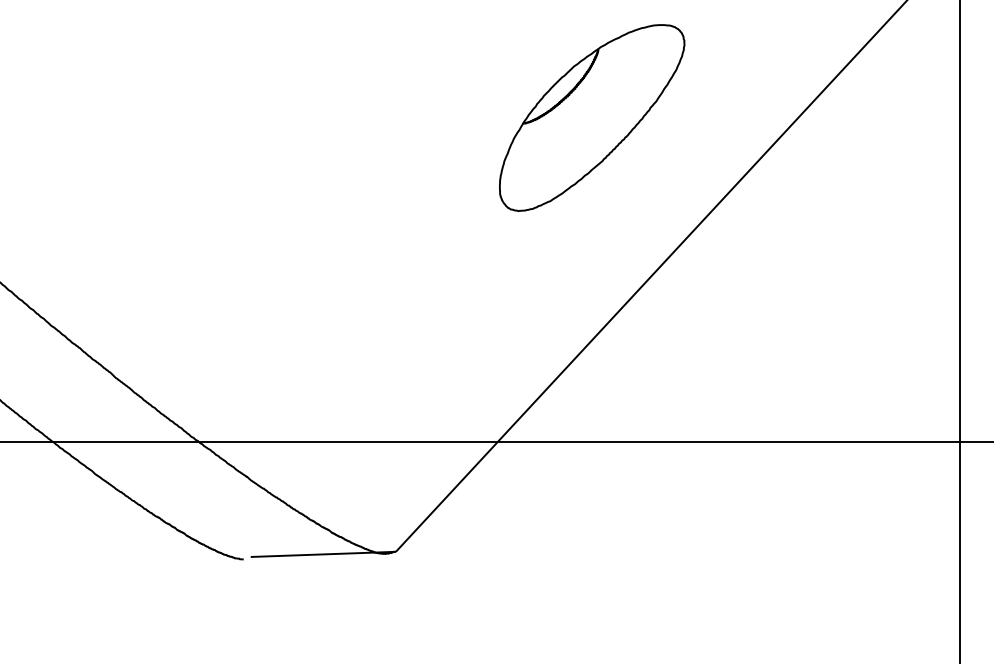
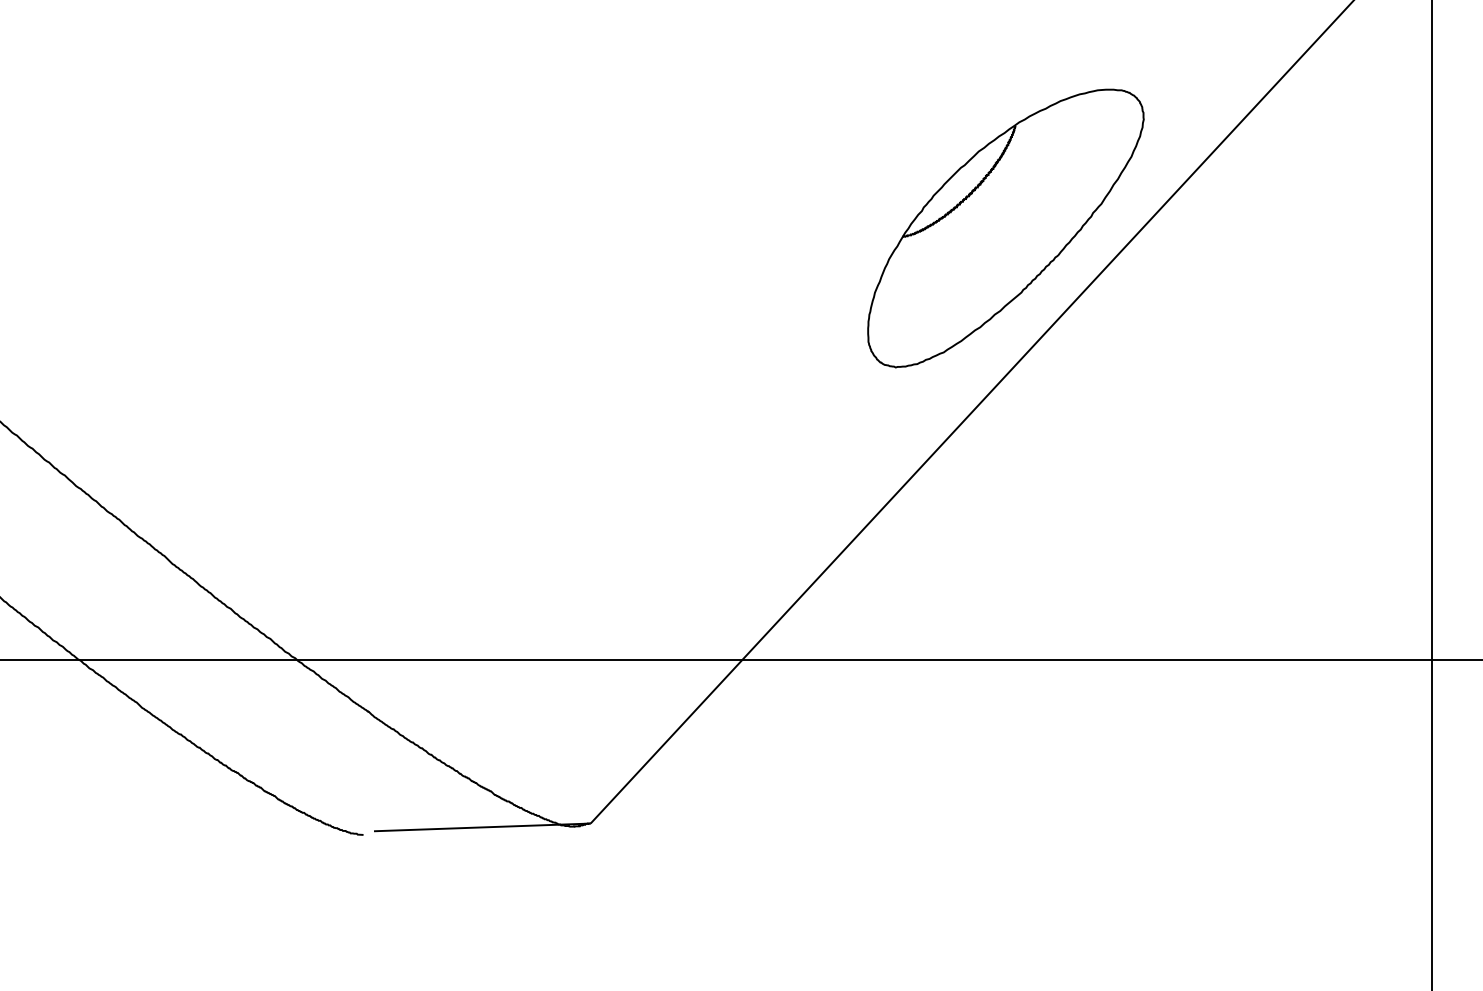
part: (592, 118) -> (1006, 229), moved

